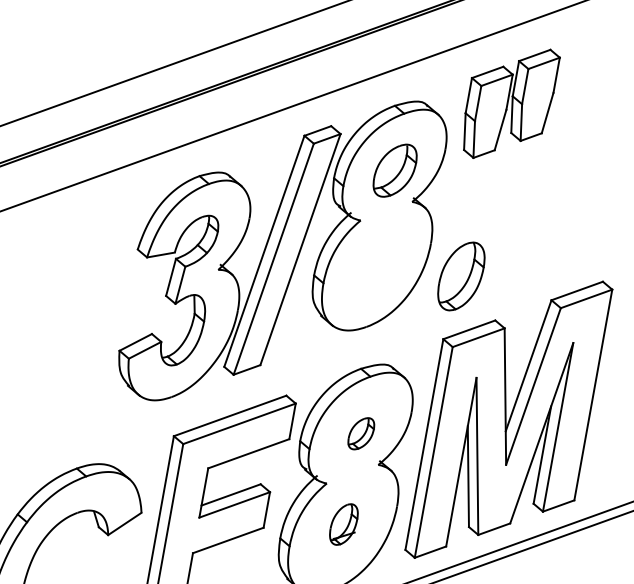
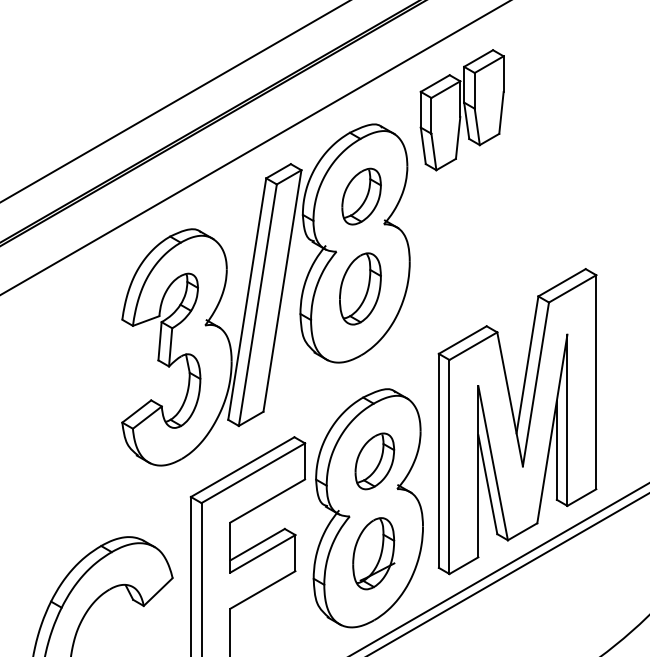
part: (461, 276) -> (360, 288), moved
part: (360, 433) -> (374, 461), size x1.67
part: (343, 524) -> (373, 553), size x1.67

